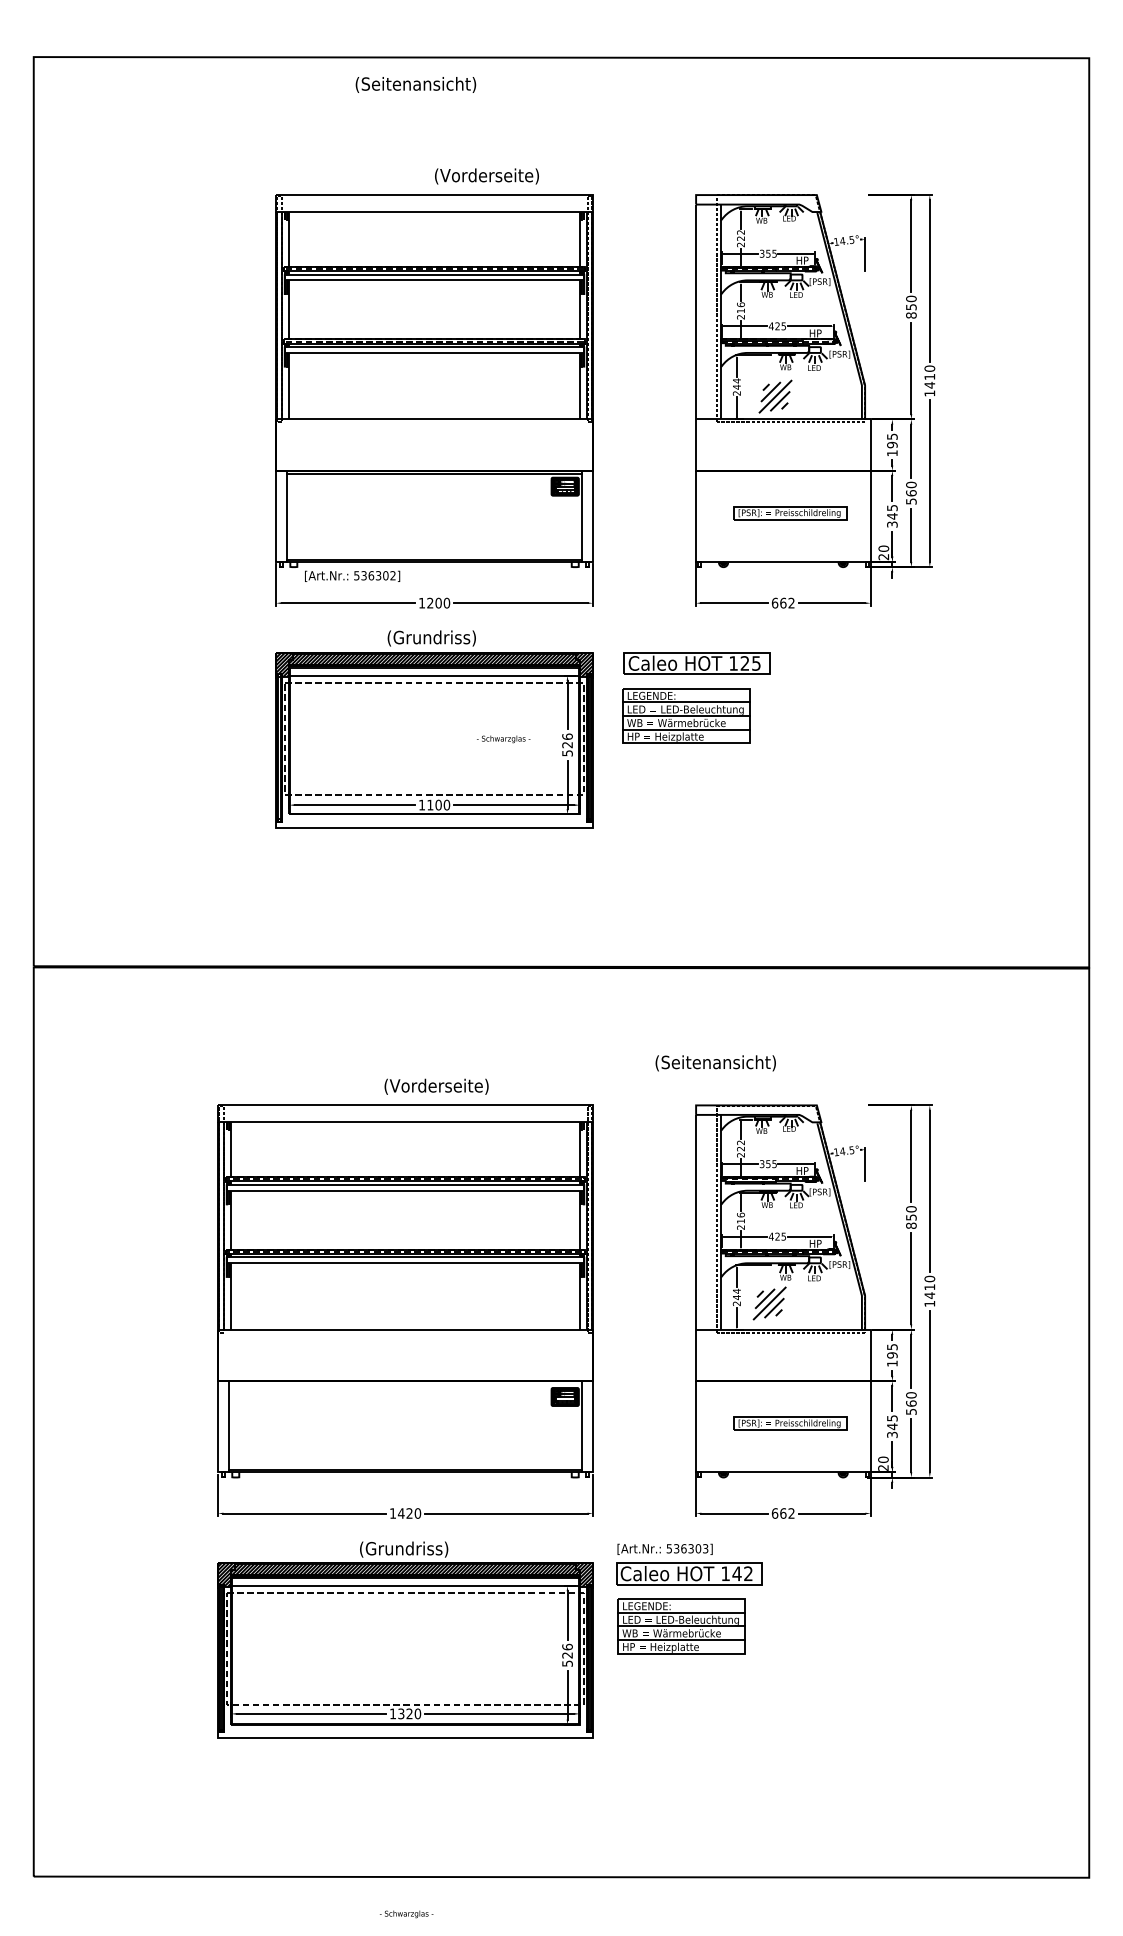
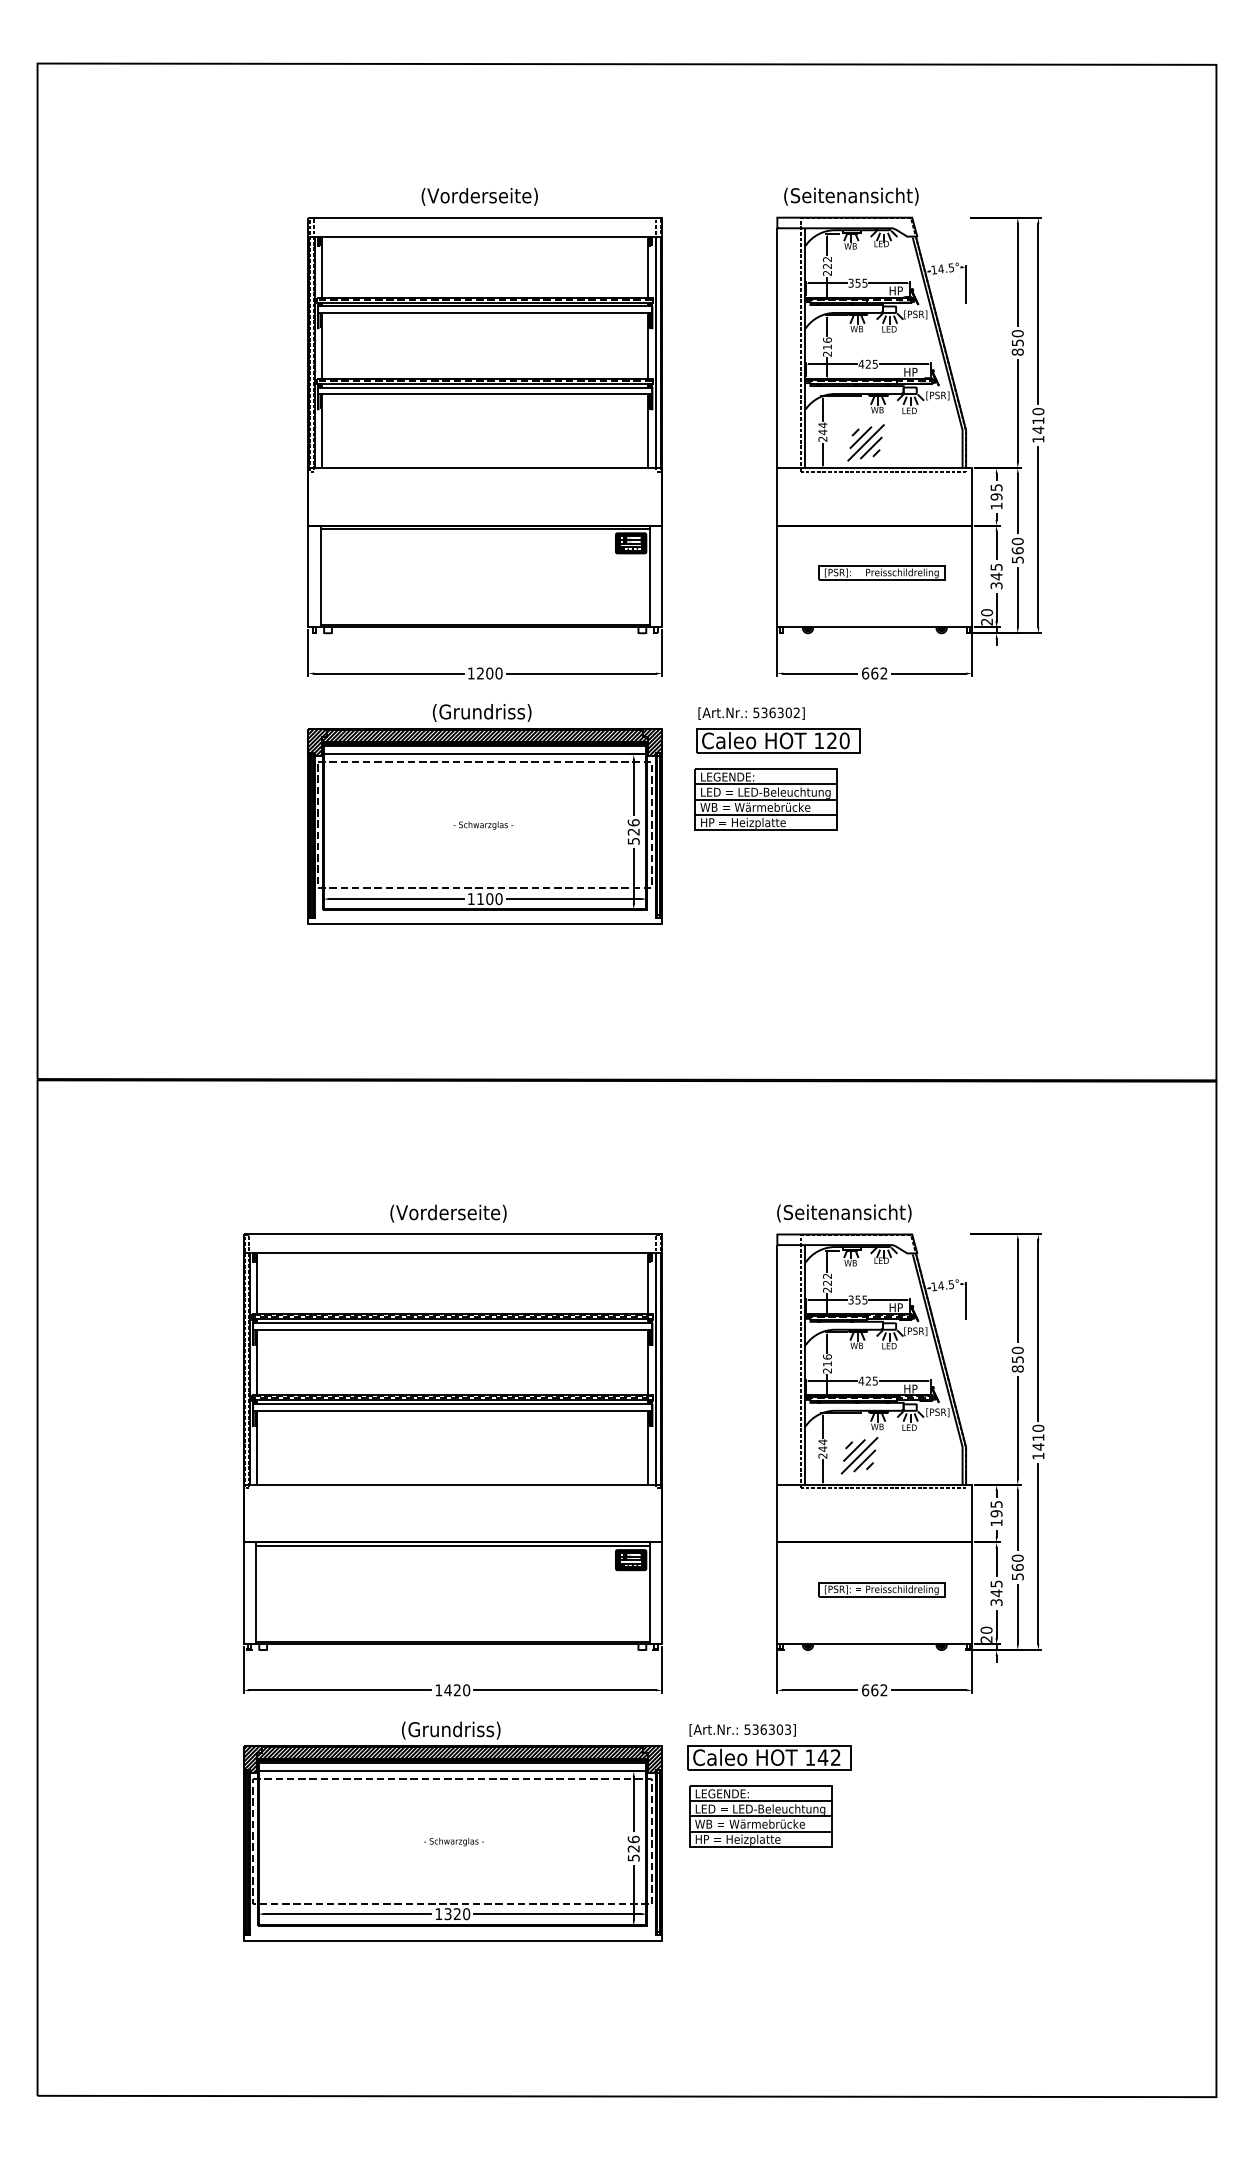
text: (416, 84) -> (851, 196), moved
text: (486, 176) -> (479, 196), moved
text: (352, 576) -> (751, 713), moved
text: (756, 663) -> (844, 740), 125 -> 120
text: (503, 739) -> (483, 825), moved
text: (715, 1063) -> (844, 1213), moved
text: (436, 1086) -> (448, 1213), moved
line: (405, 1384) -> (452, 1546), added
text: (406, 1913) -> (453, 1841), moved

